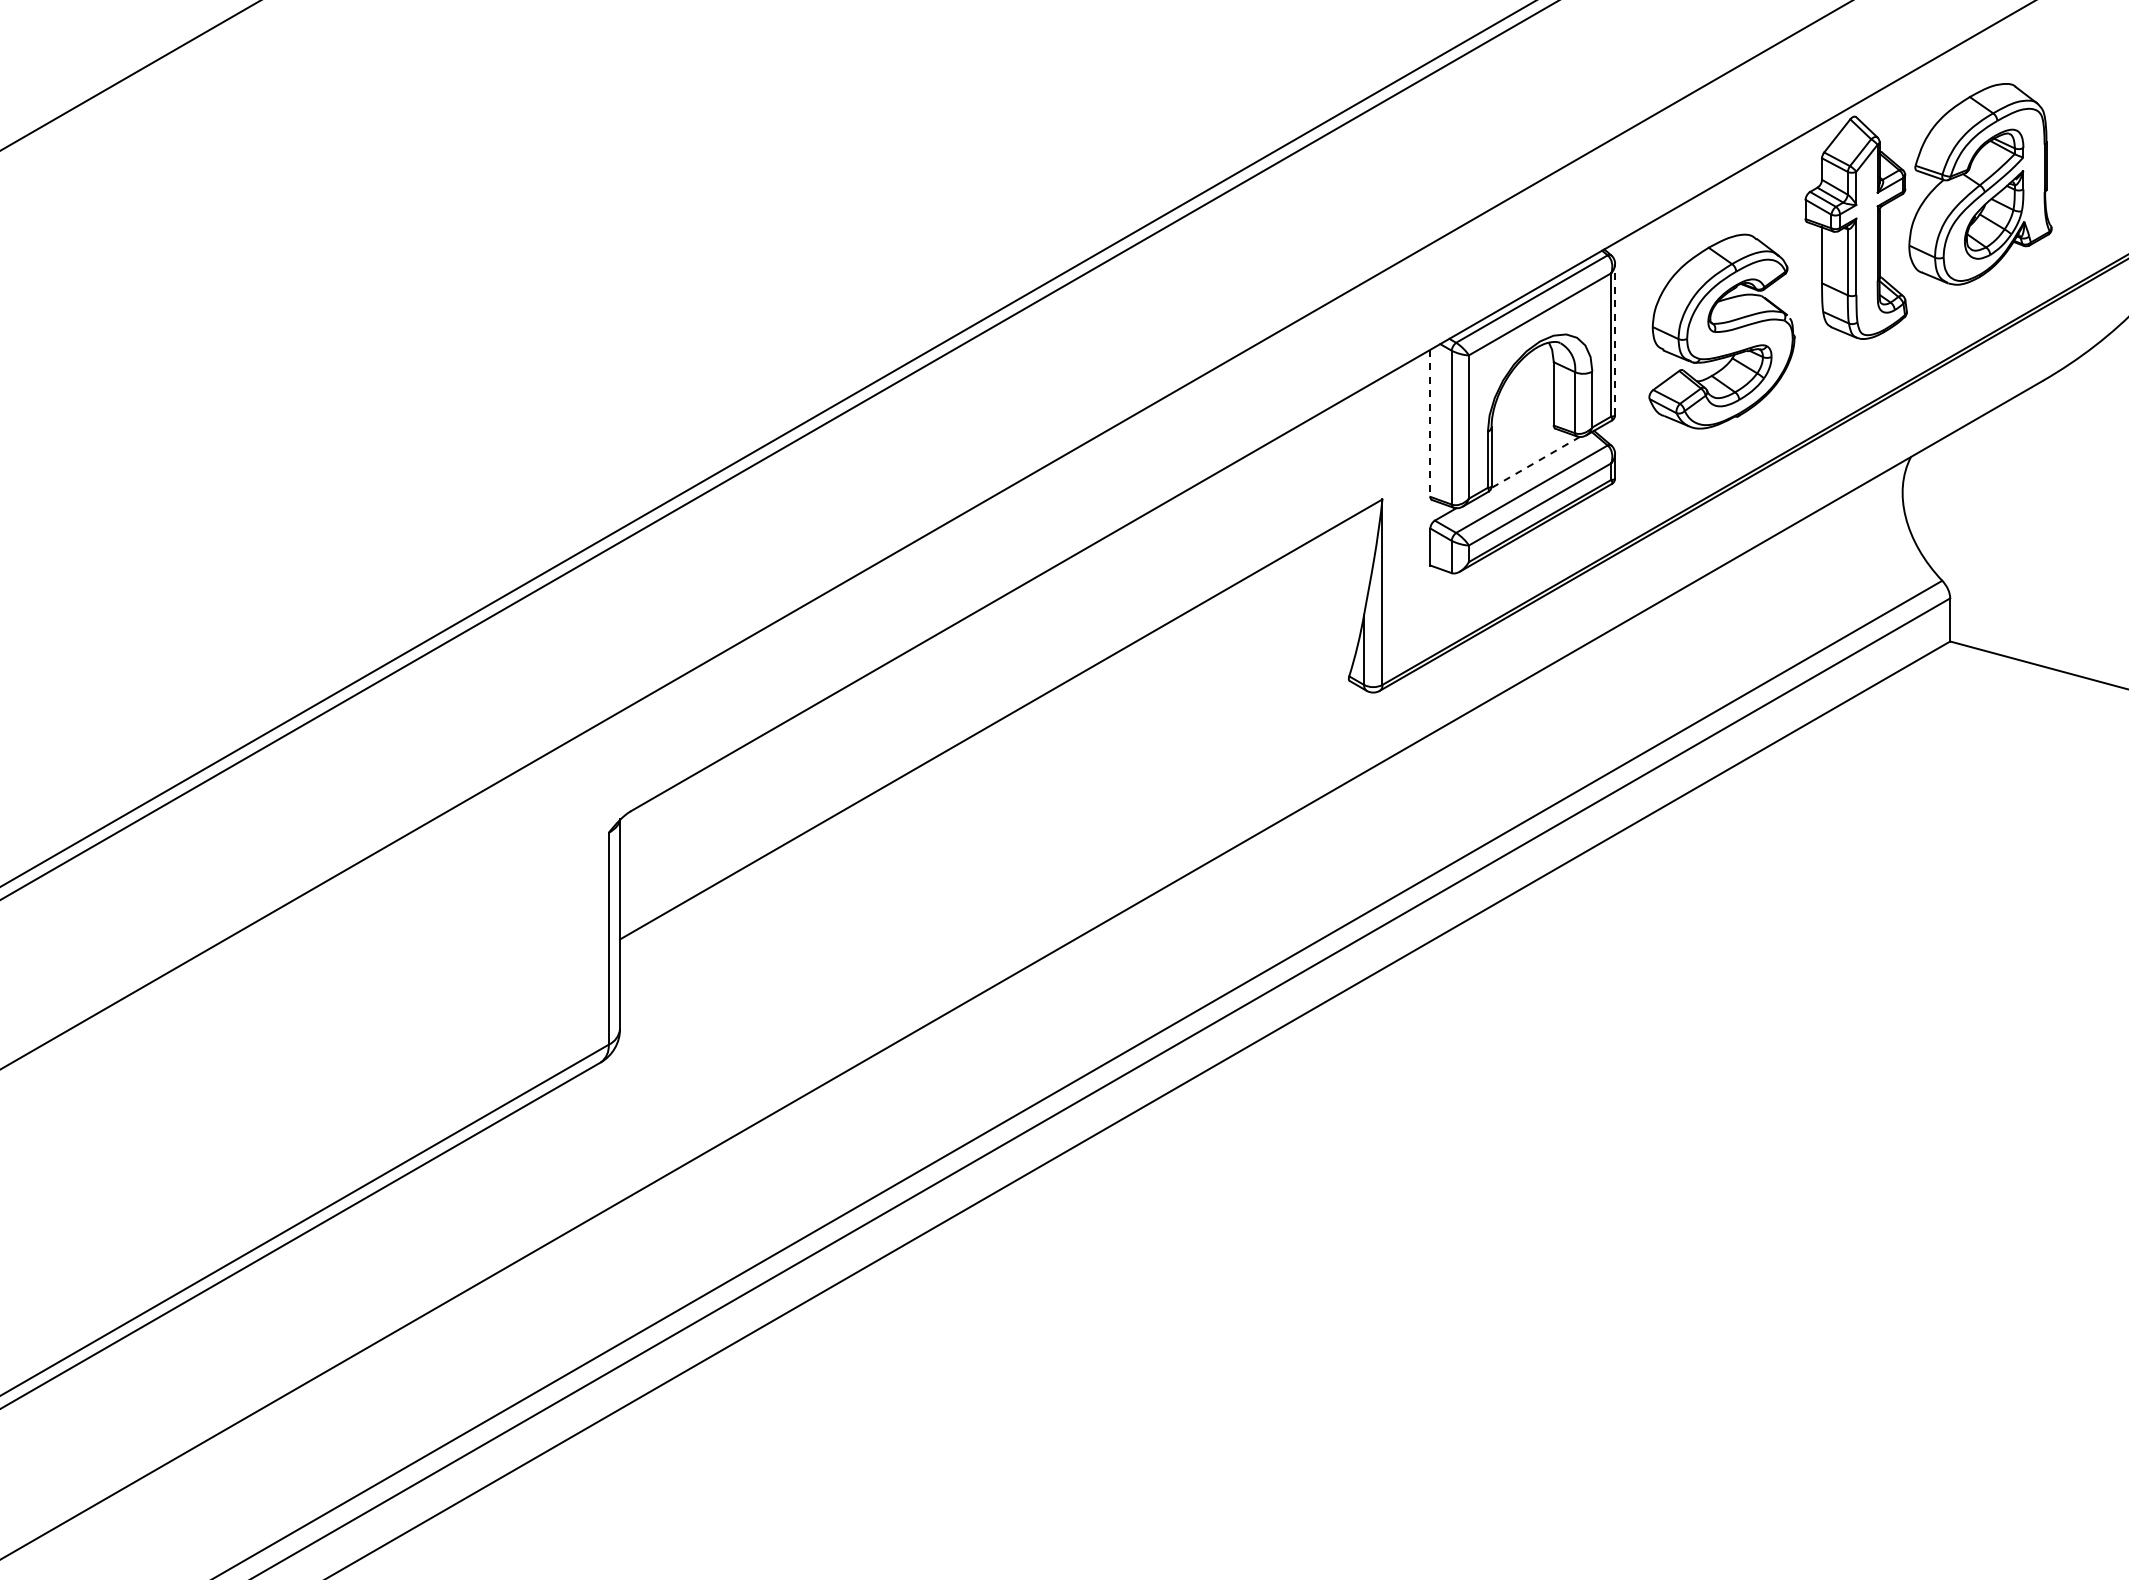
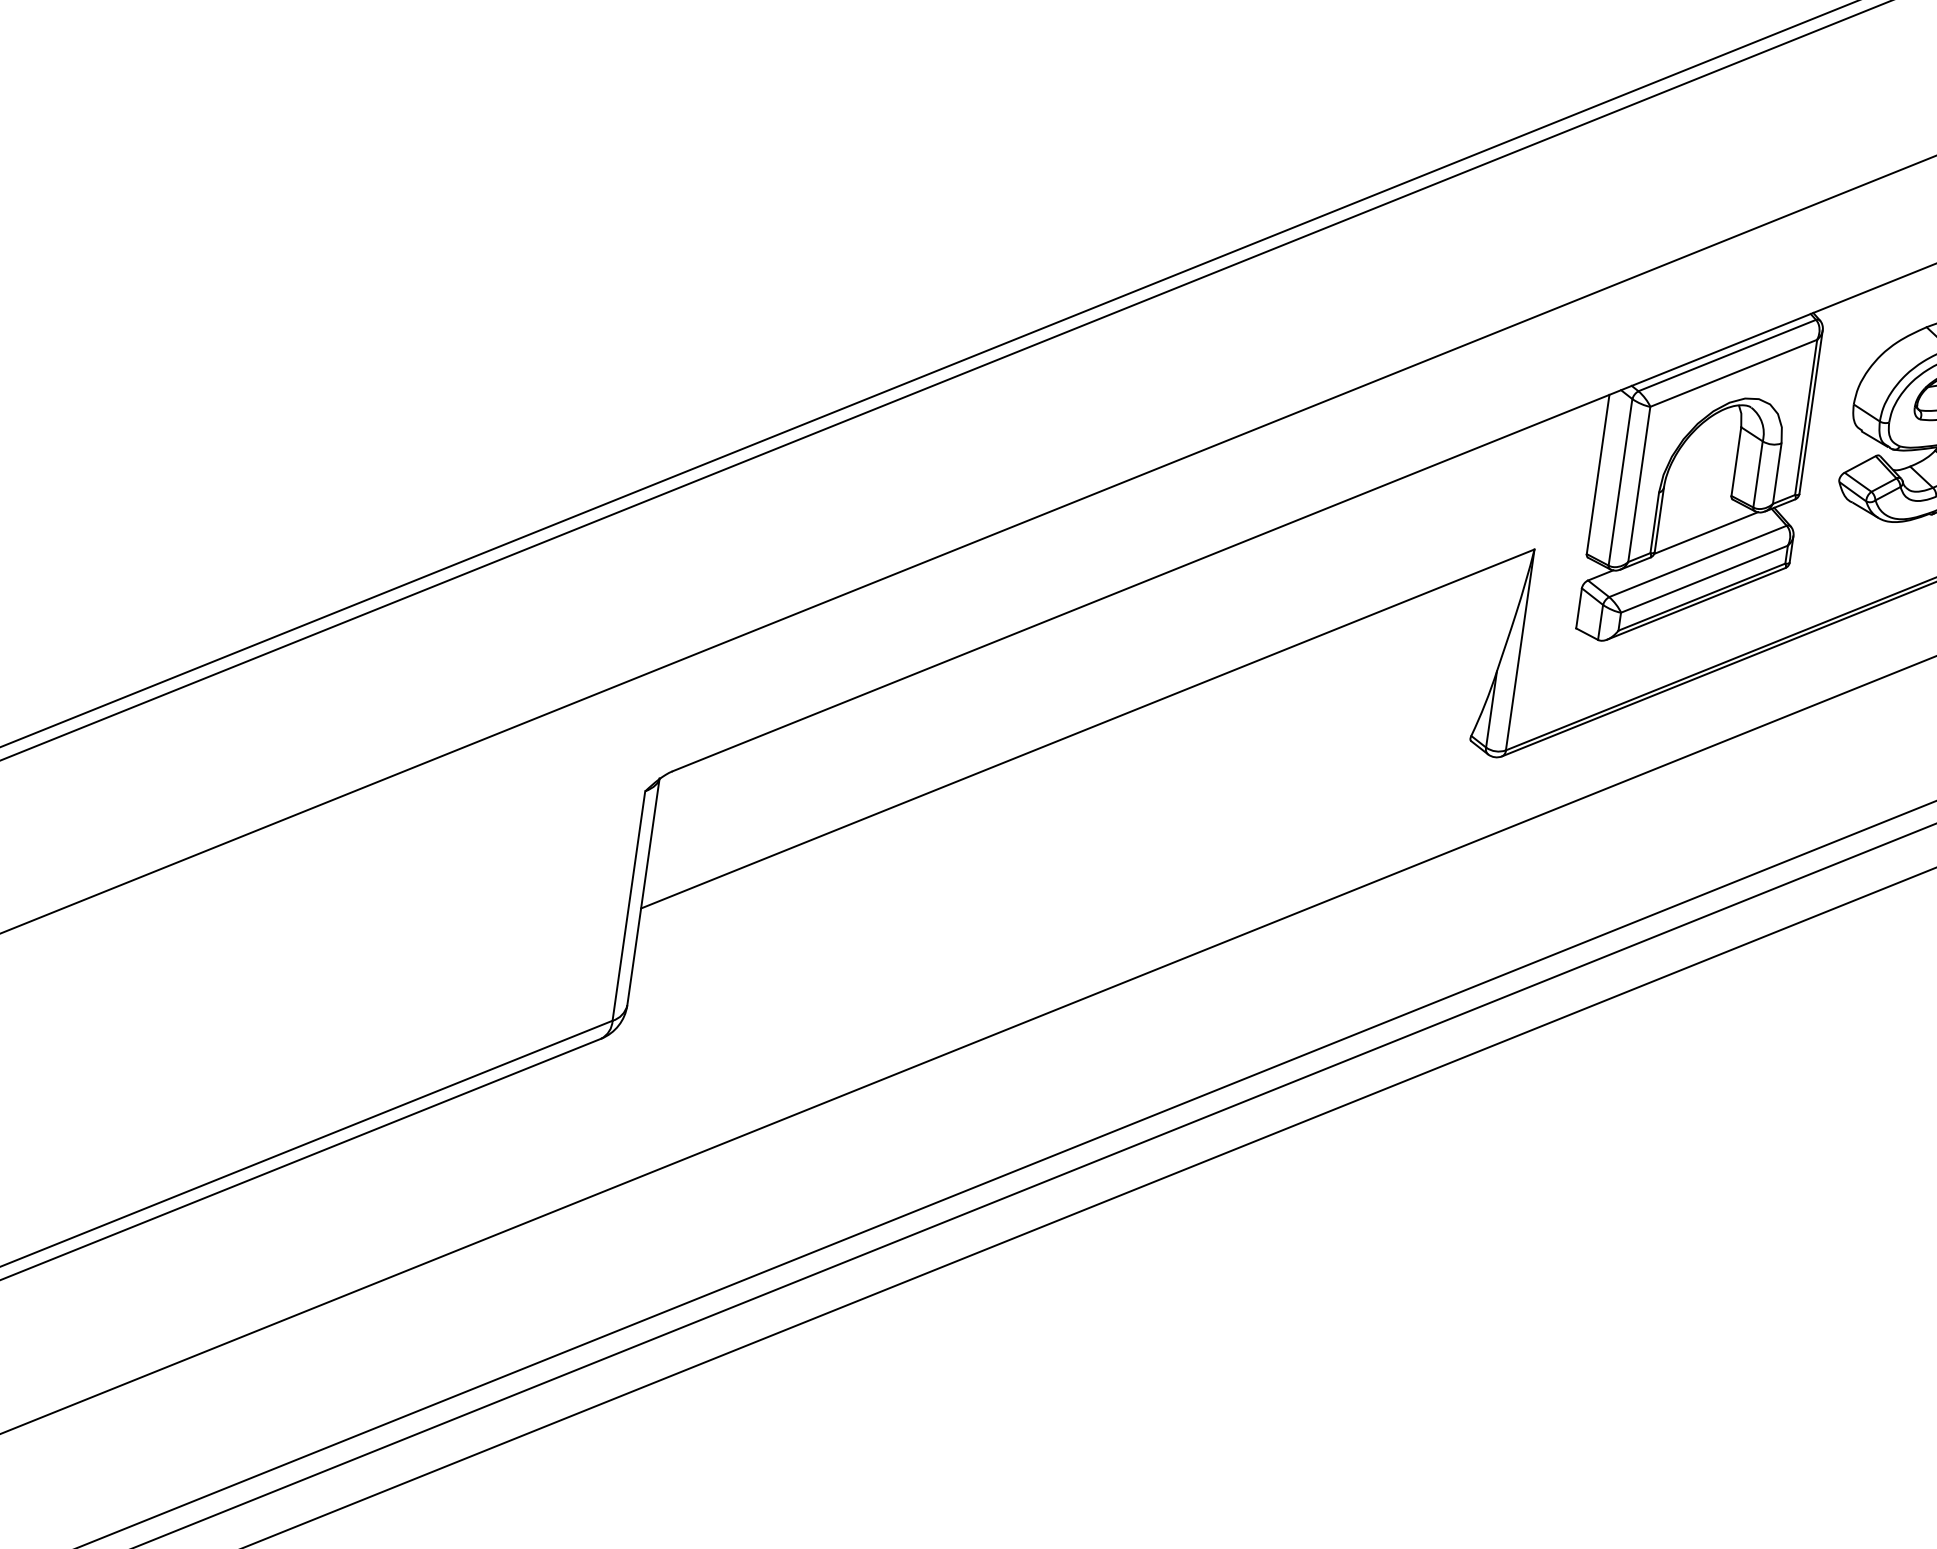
line: (1615, 339) -> (1811, 412), dashed -> solid
line: (1430, 423) -> (1598, 474), dashed -> solid
line: (1535, 462) -> (1705, 533), dashed -> solid

